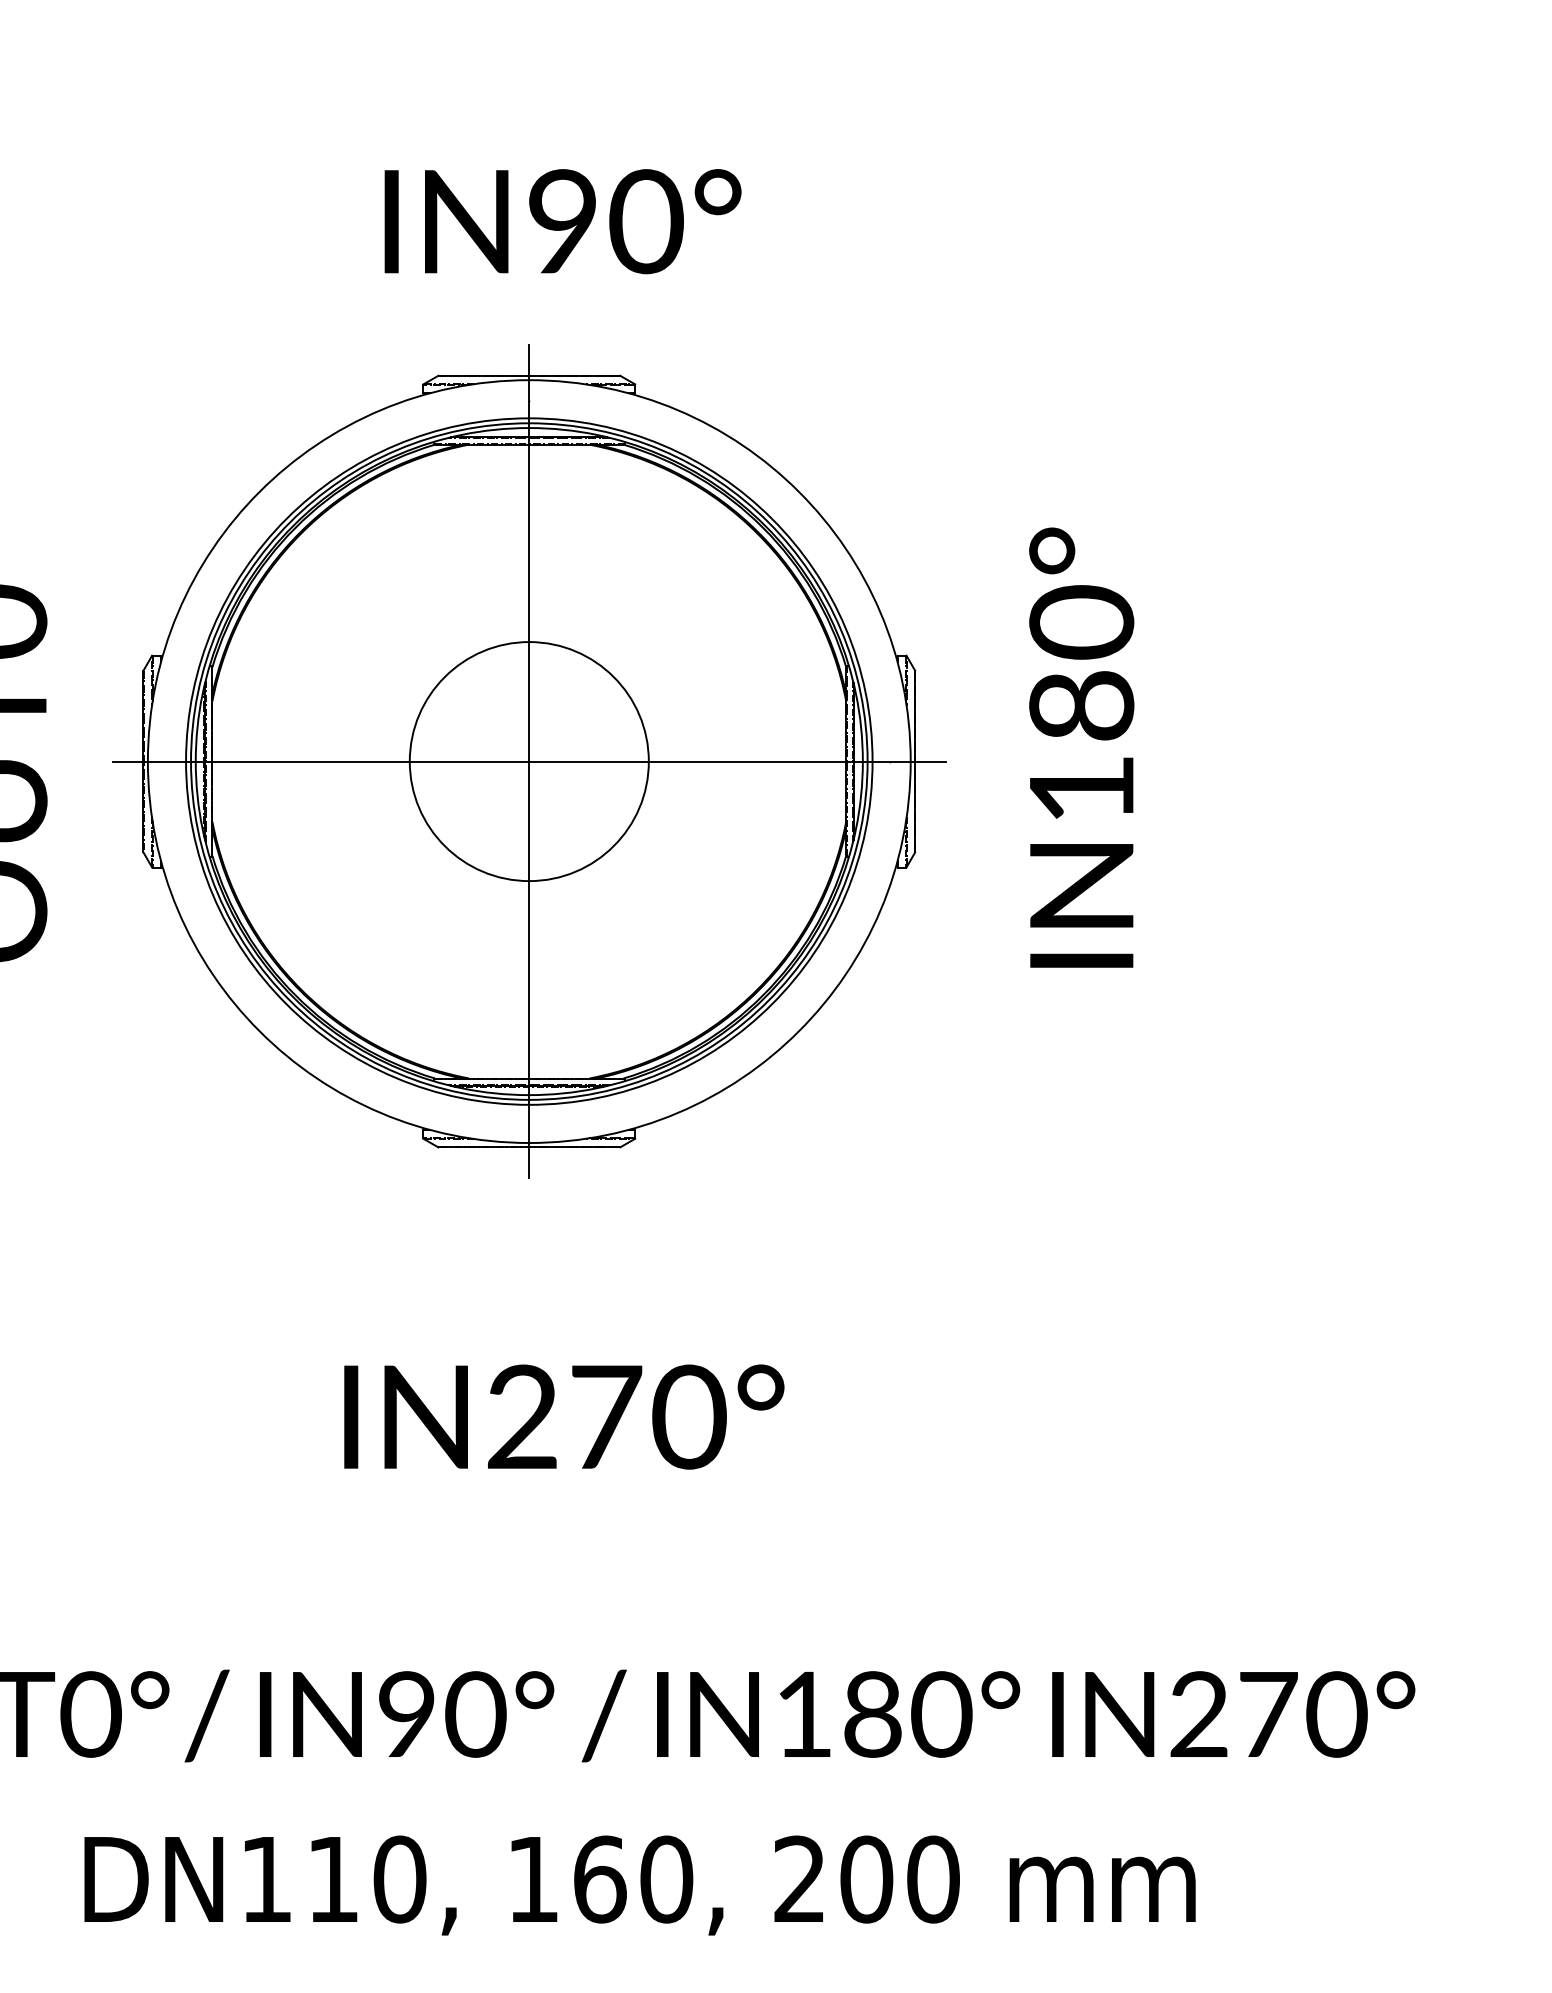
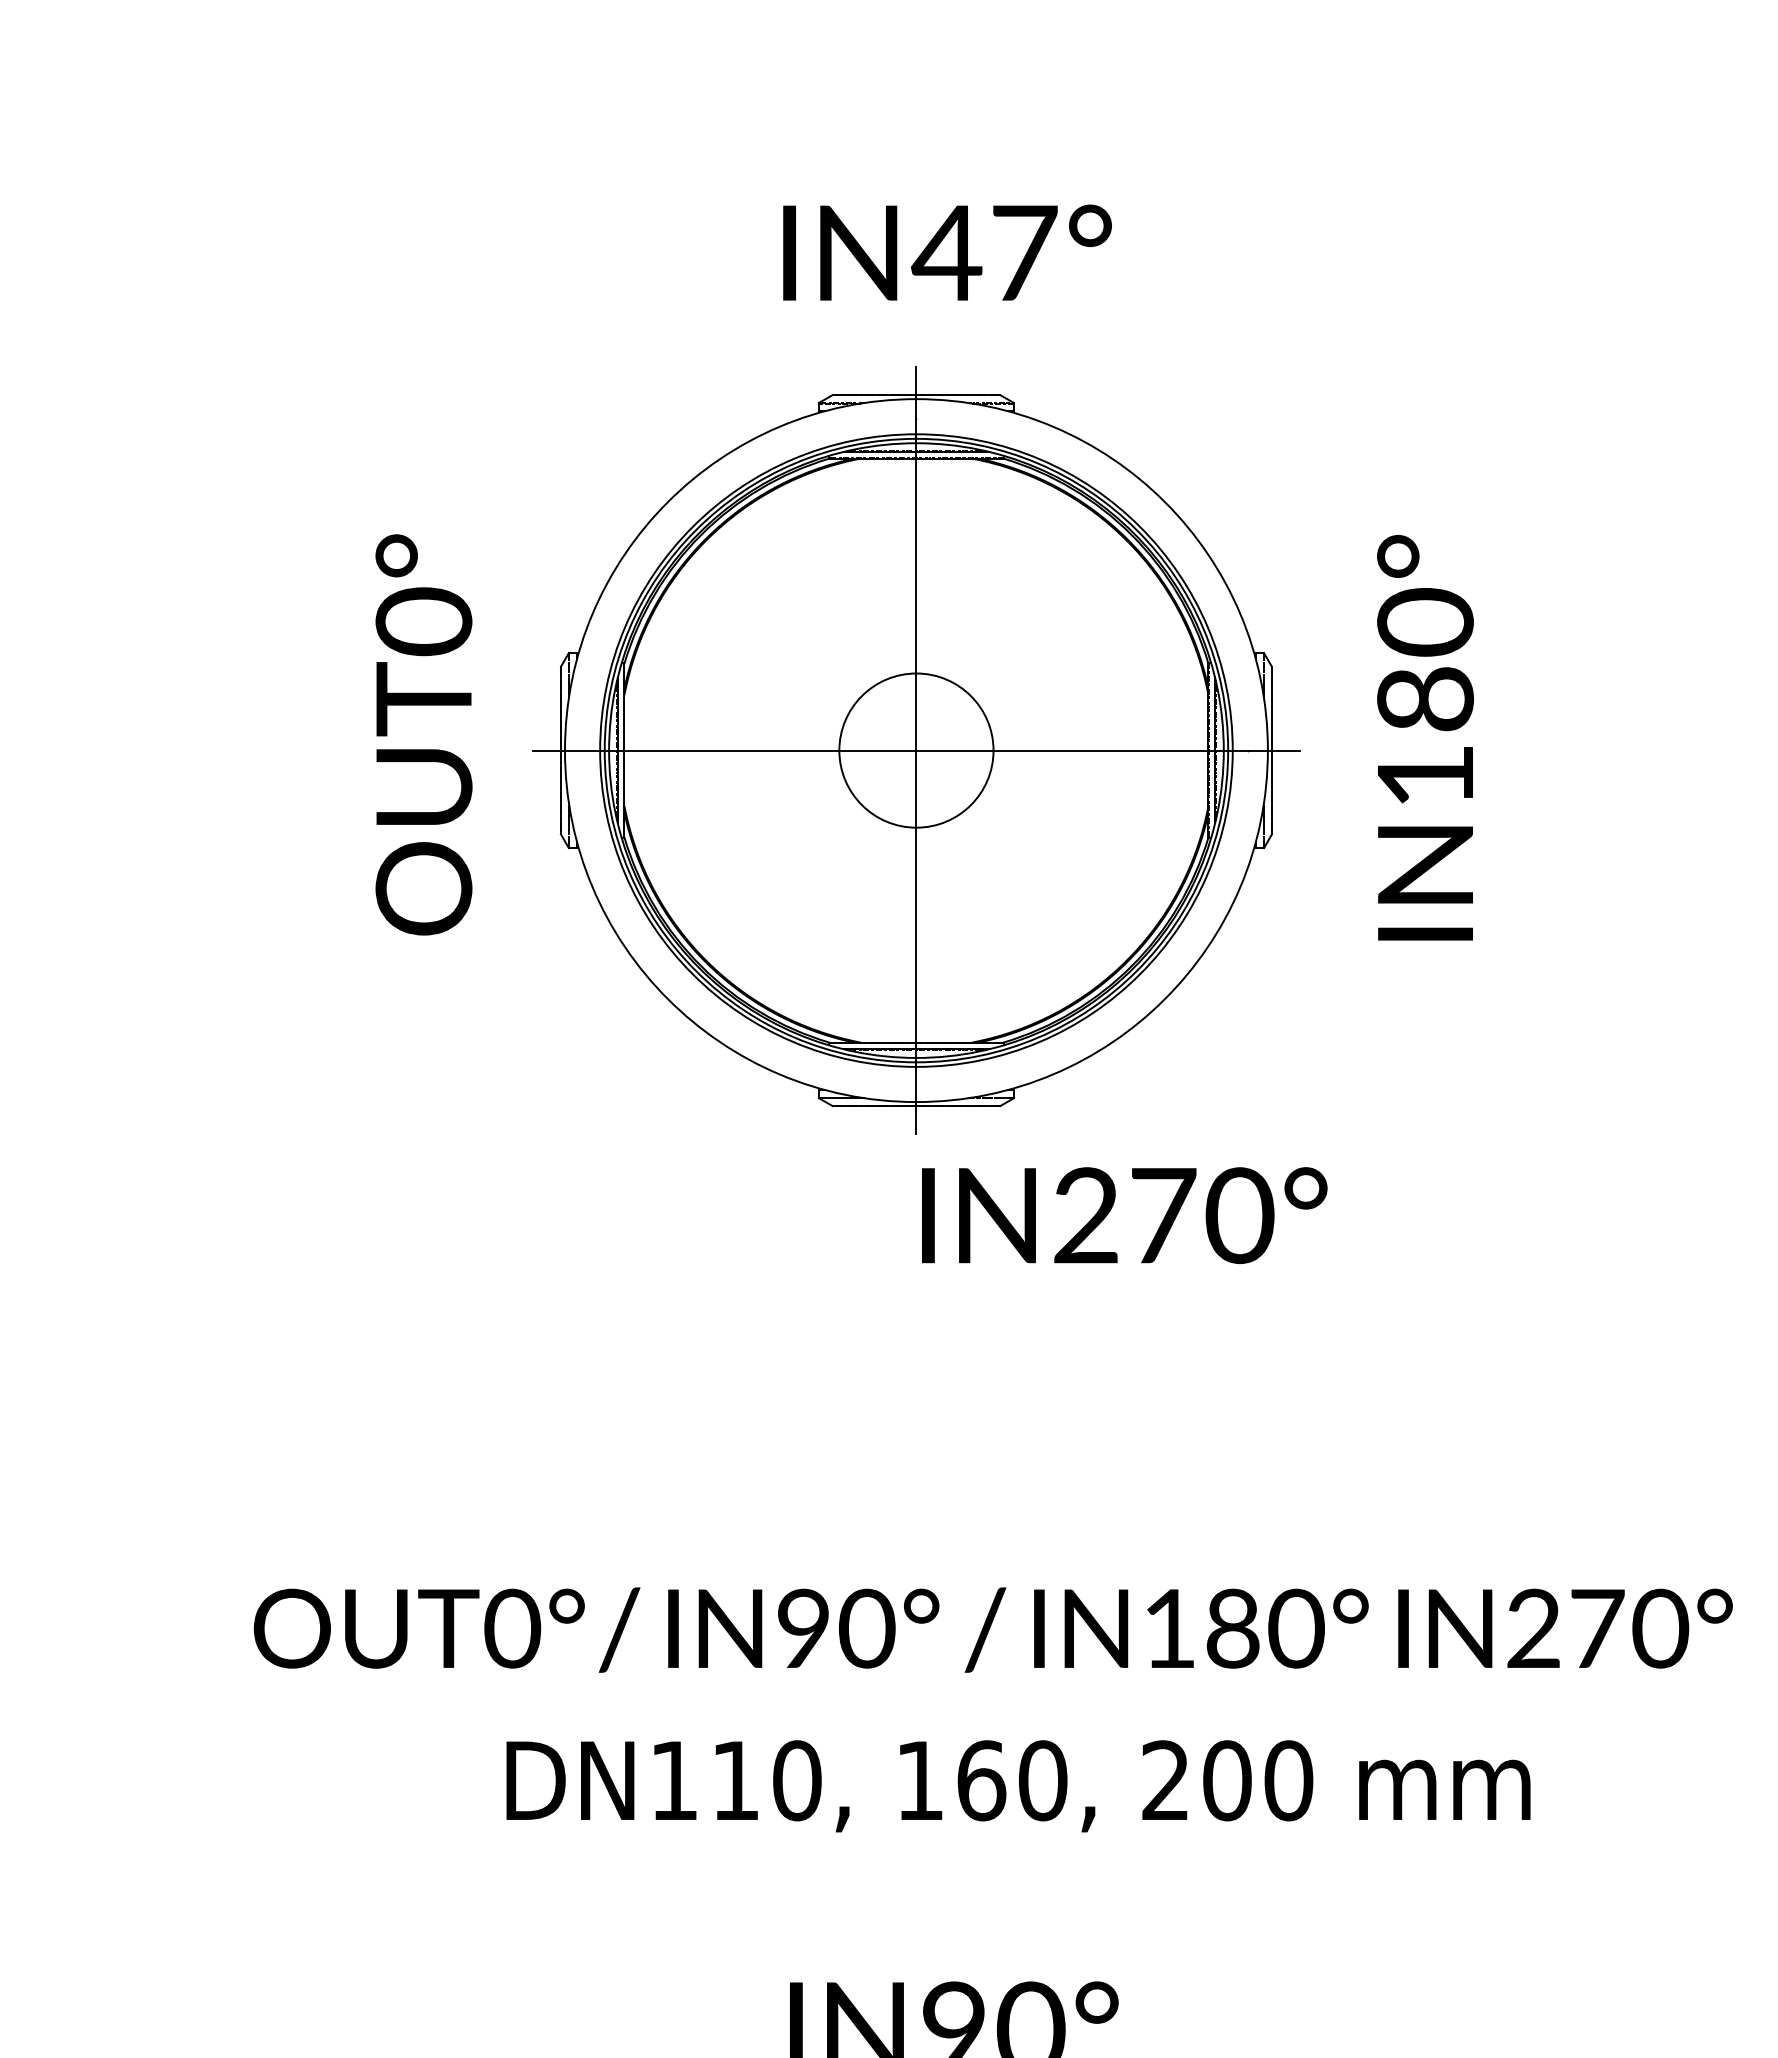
text: (603, 221) -> (984, 252), IN90° -> IN47°
circle: (529, 761) -> (916, 750), size x0.7
text: (564, 1416) -> (1124, 1215), moved

